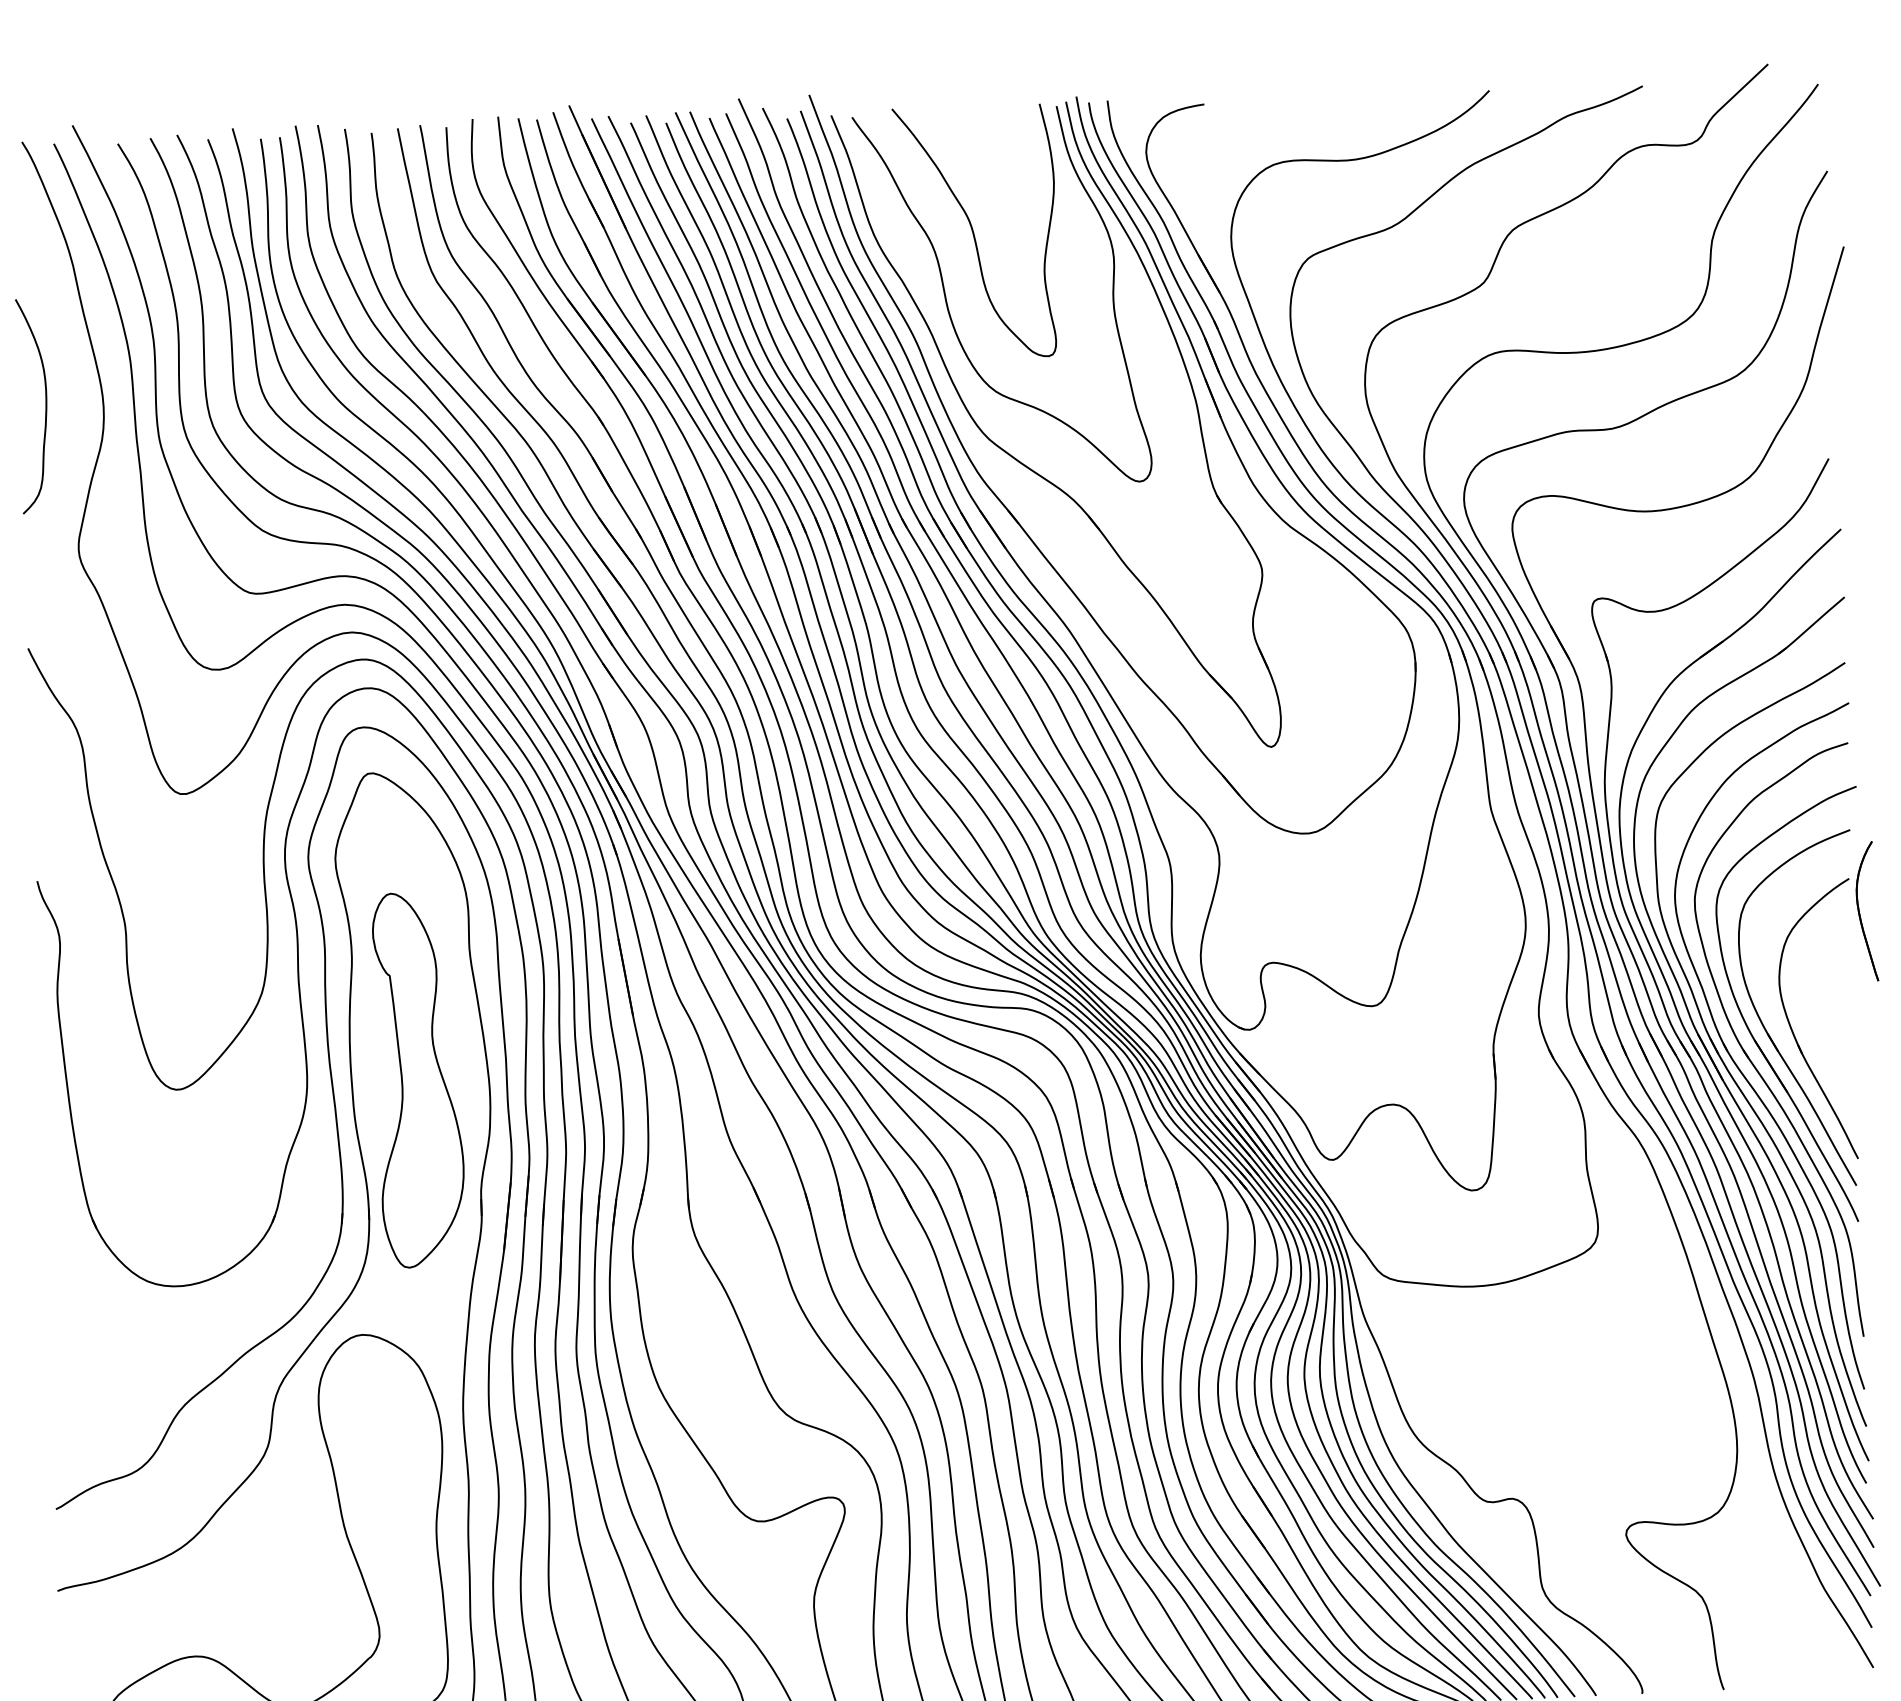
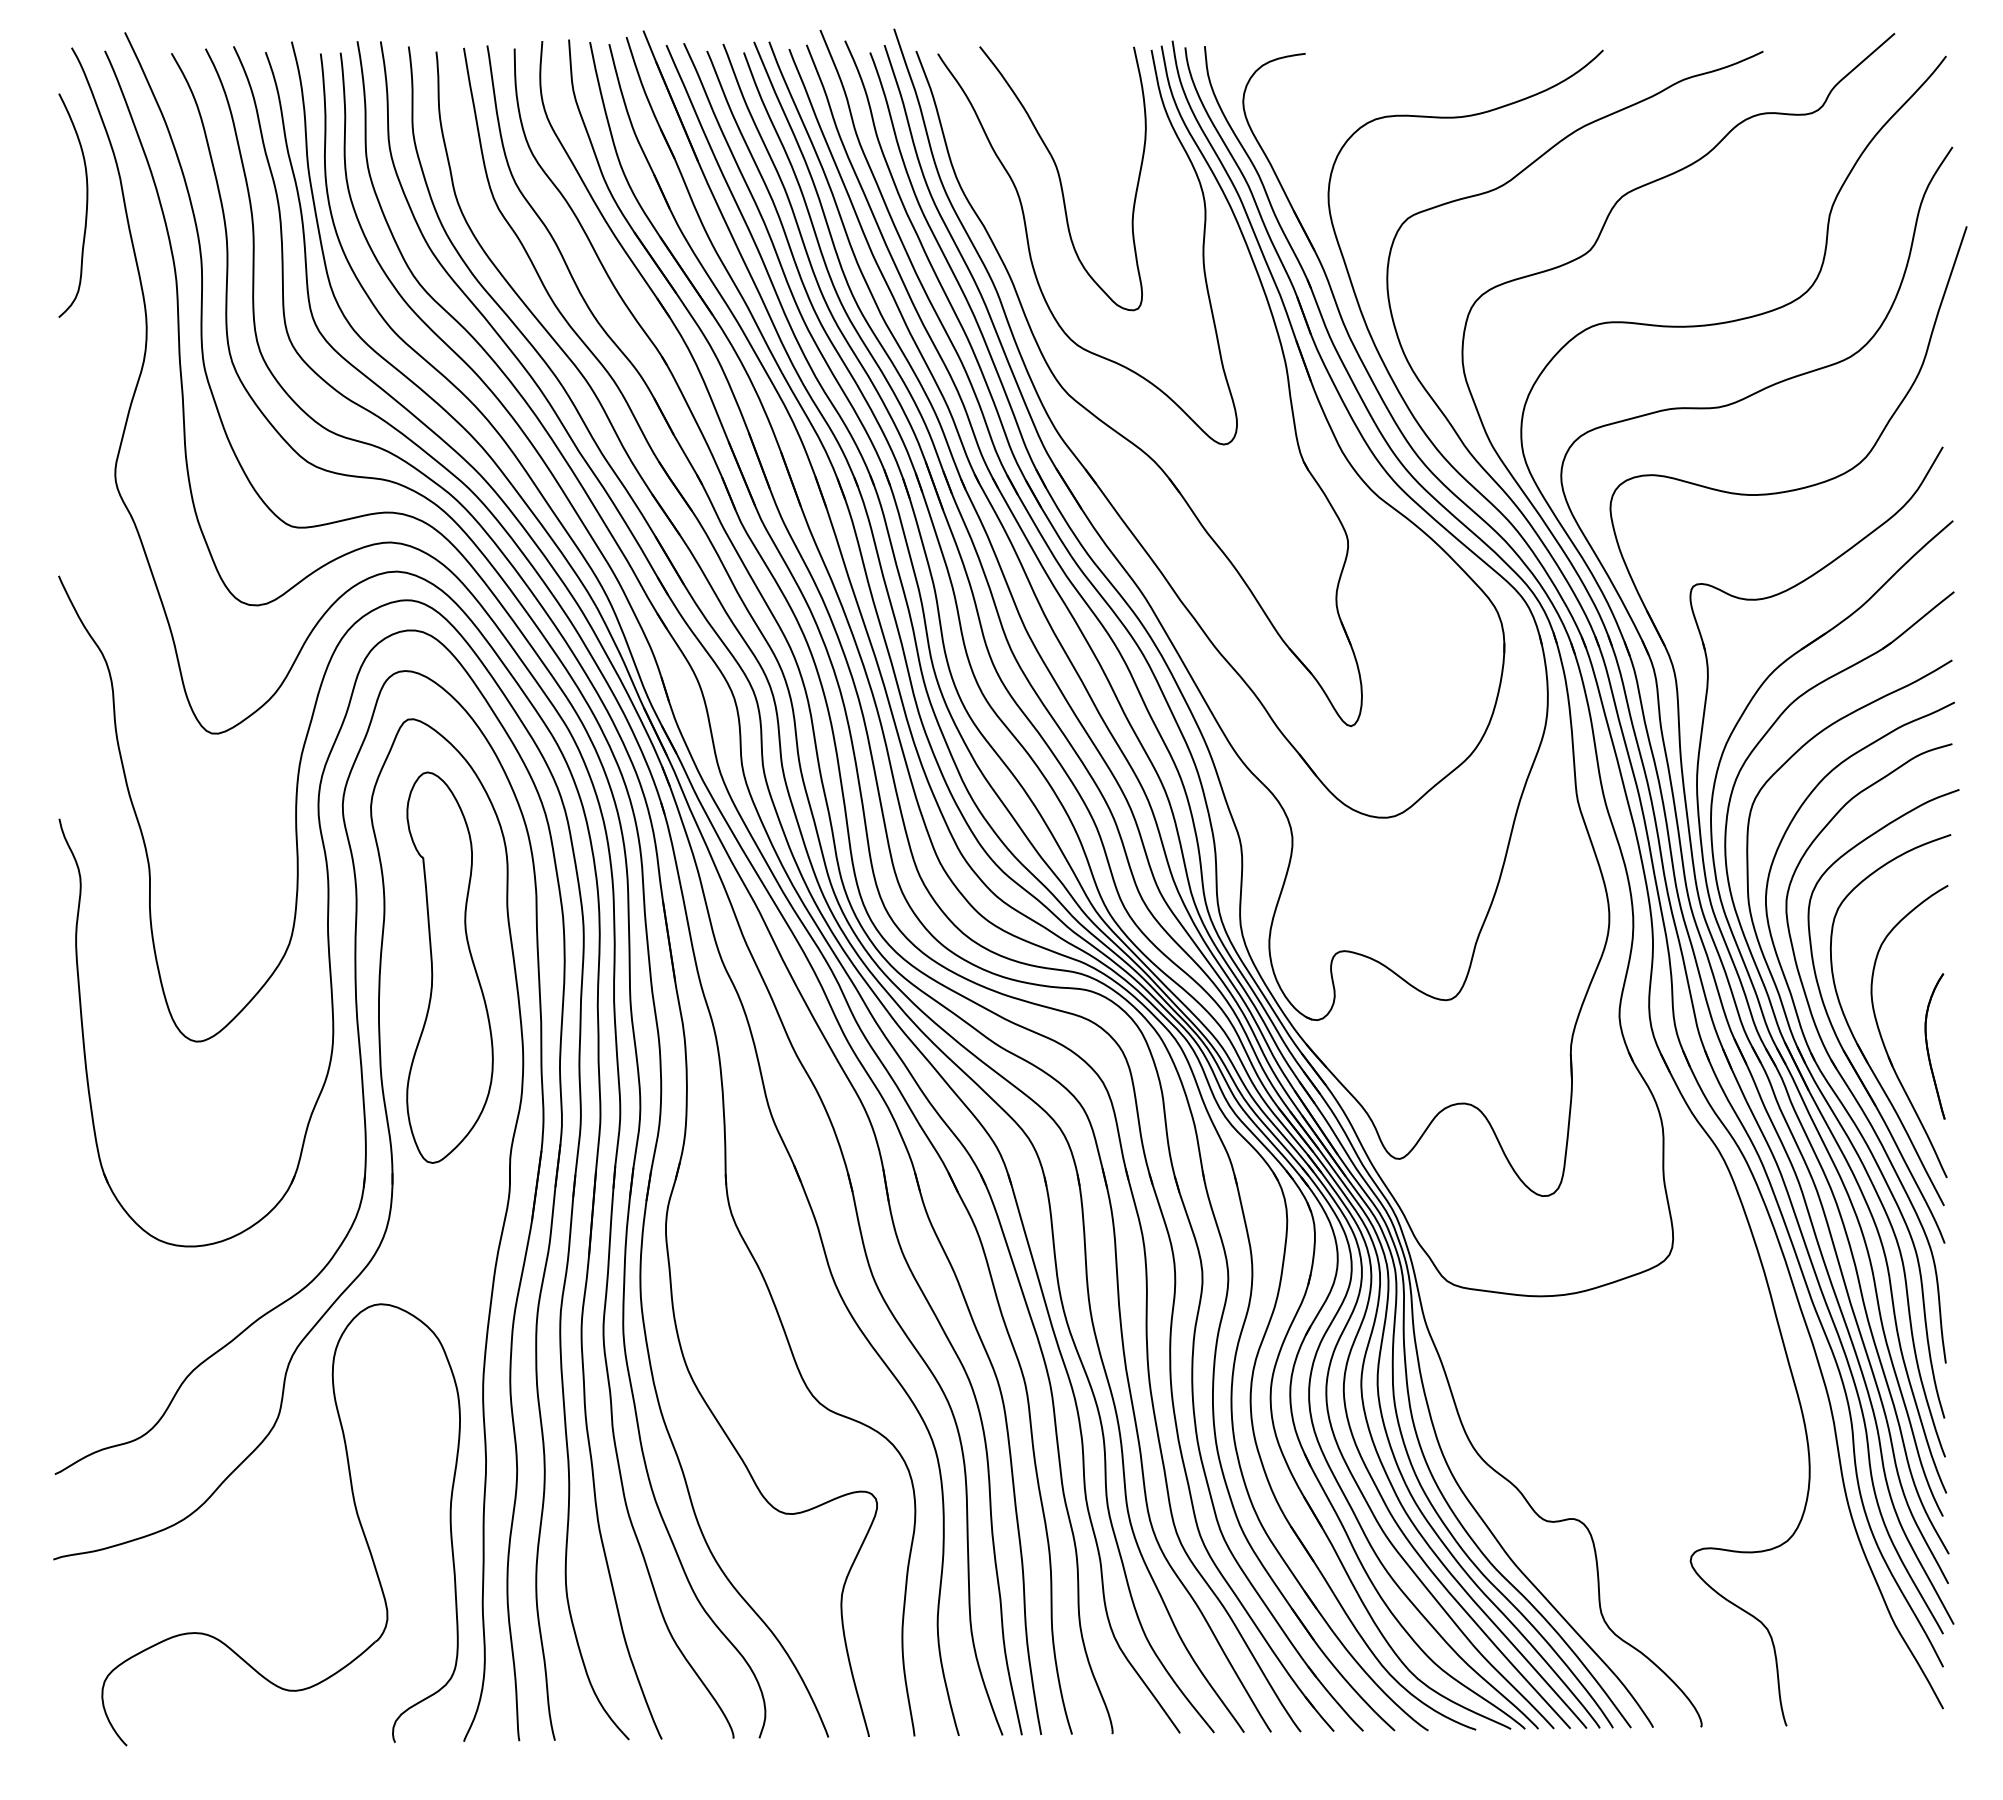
curve: (45, 405) -> (86, 205), moved
part: (1860, 912) -> (1928, 1047), moved
part: (418, 1079) -> (449, 967), moved

